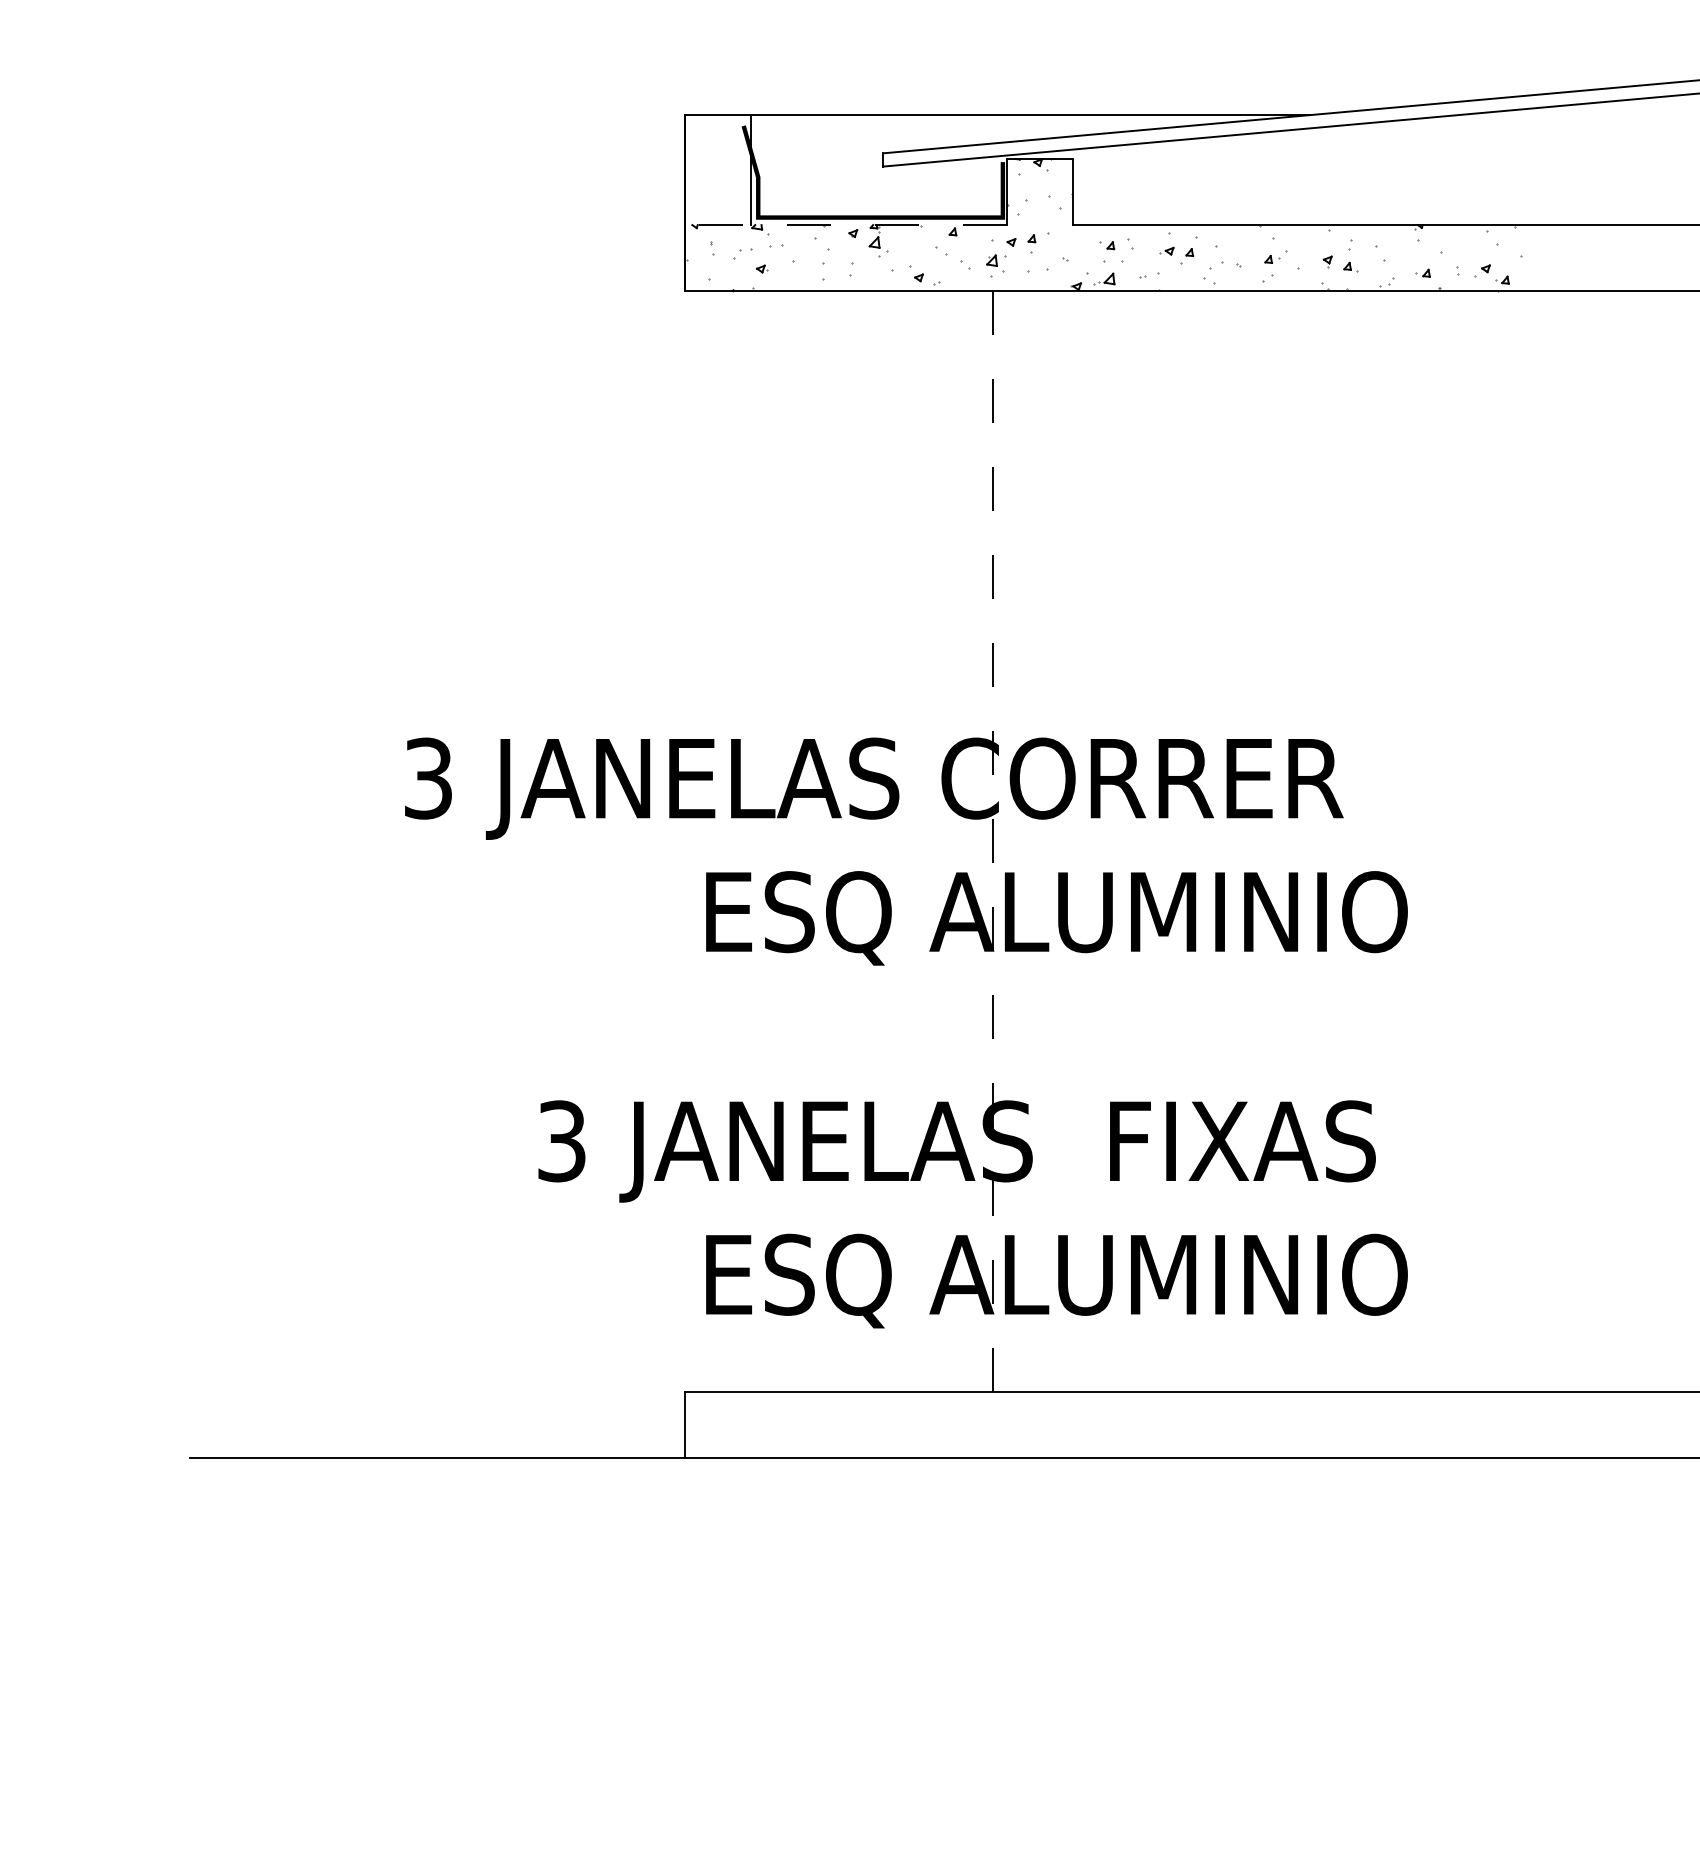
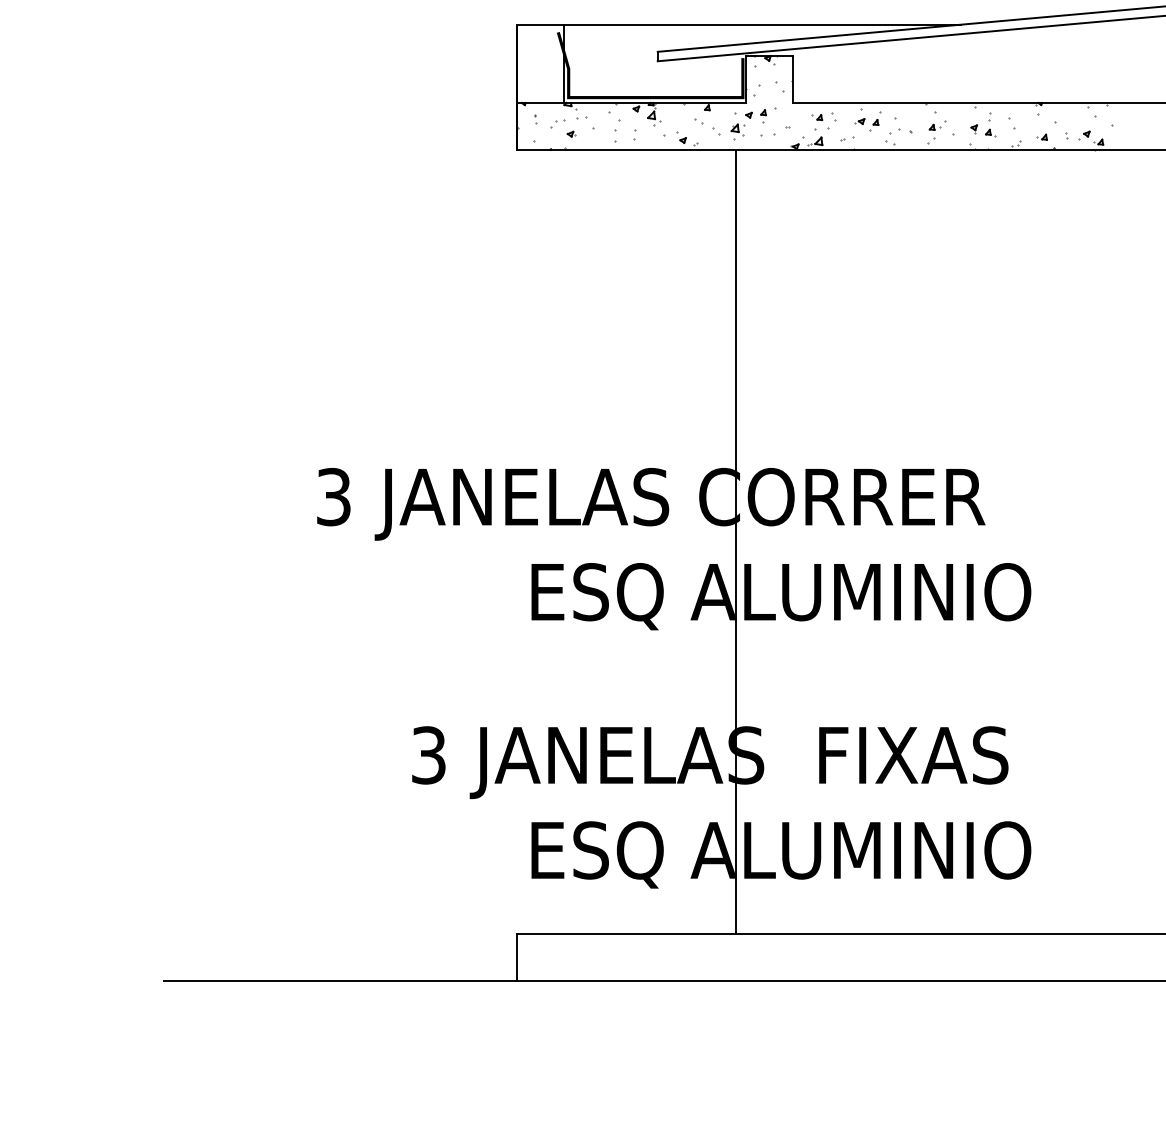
line: (846, 225) -> (631, 103), dashed -> solid
line: (993, 841) -> (736, 541), dashed -> solid

